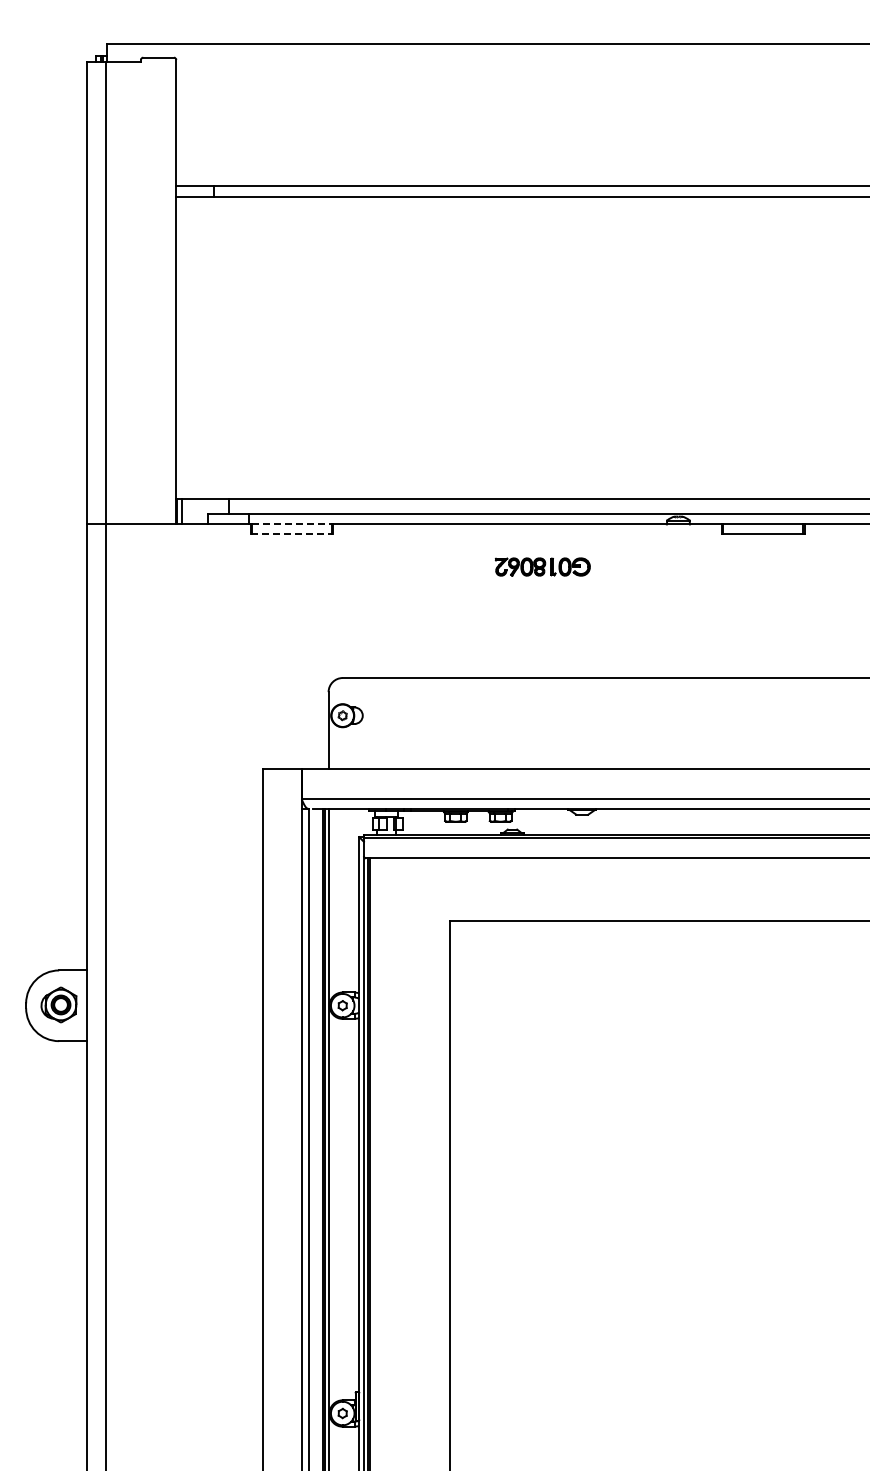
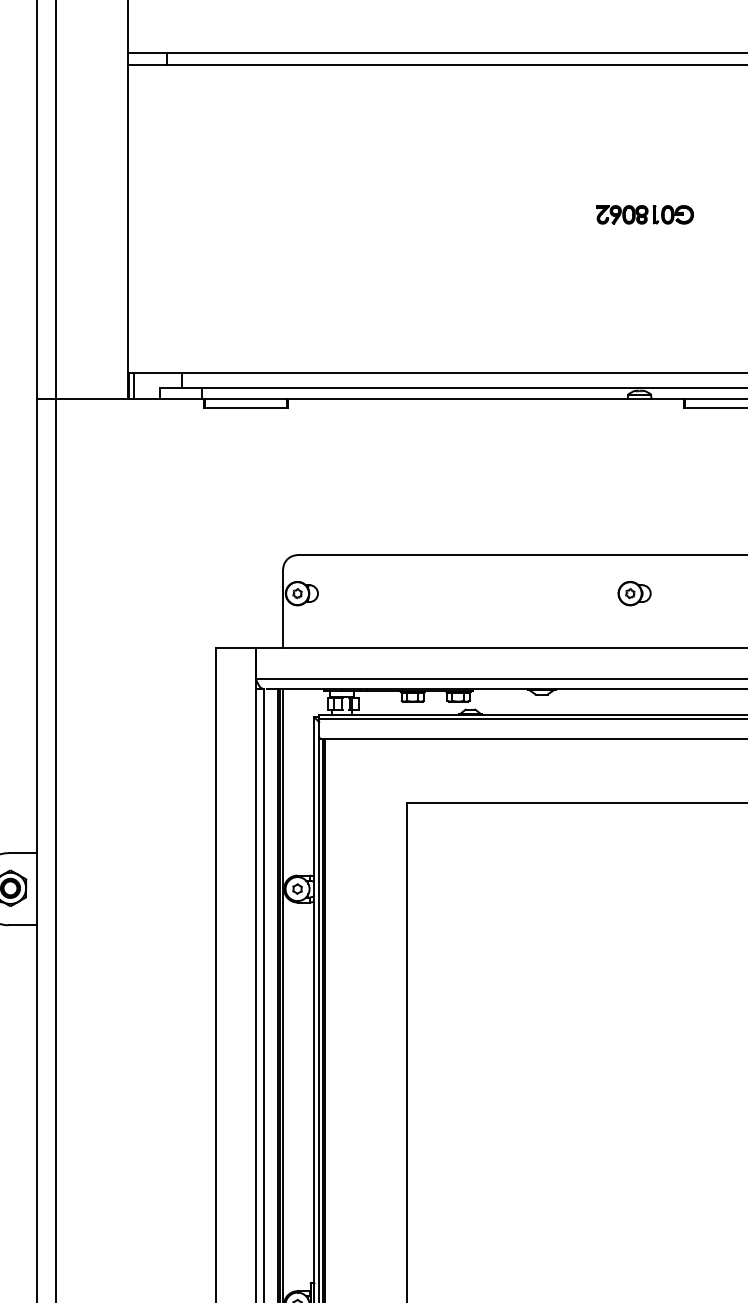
line: (292, 524) -> (246, 398), dashed -> solid
line: (292, 533) -> (246, 407), dashed -> solid
part: (542, 566) -> (644, 214), moved
part: (673, 715) -> (634, 593), added

